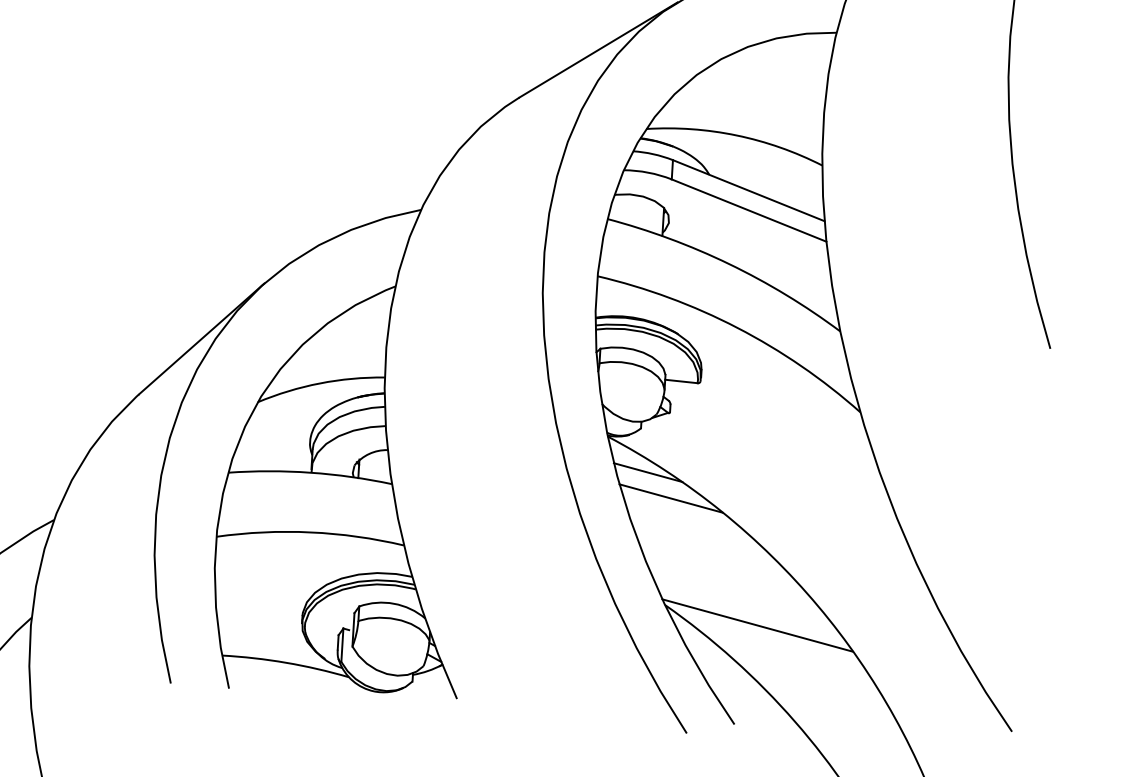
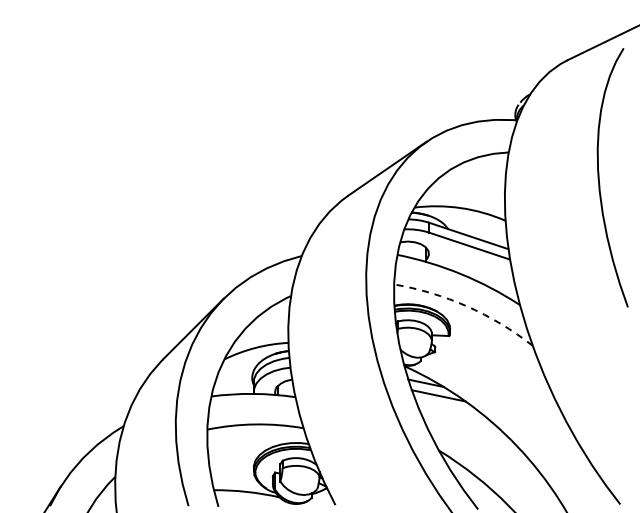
arc: (737, 327) -> (467, 306), solid -> dashed
line: (756, 624) -> (486, 457), removed

